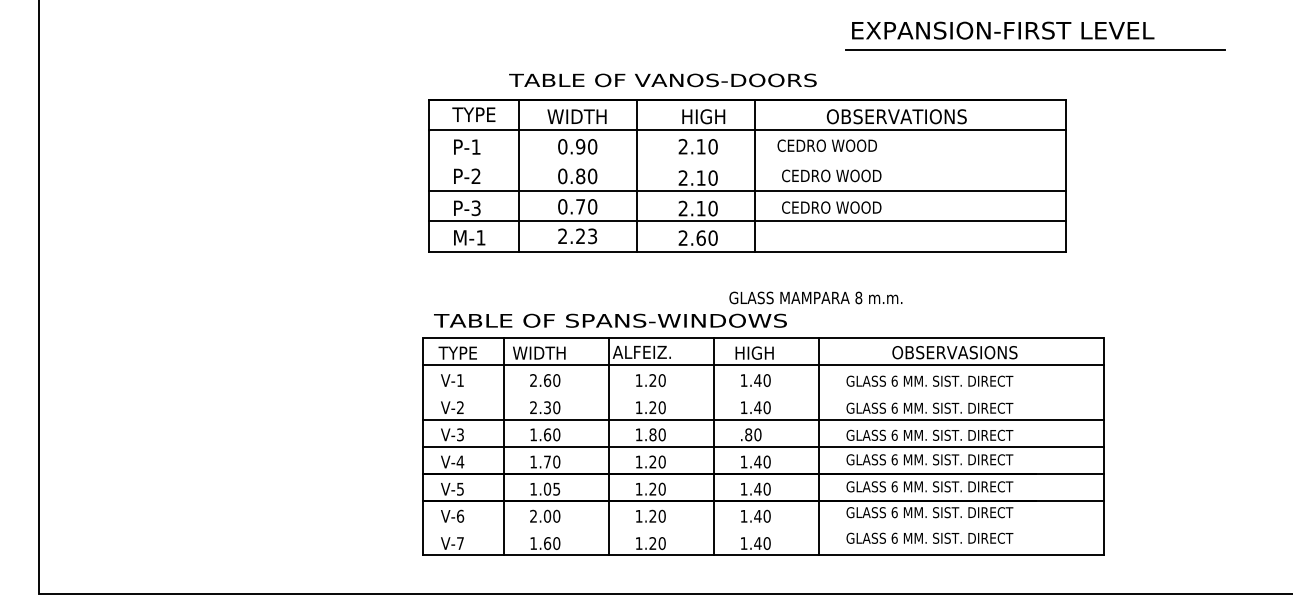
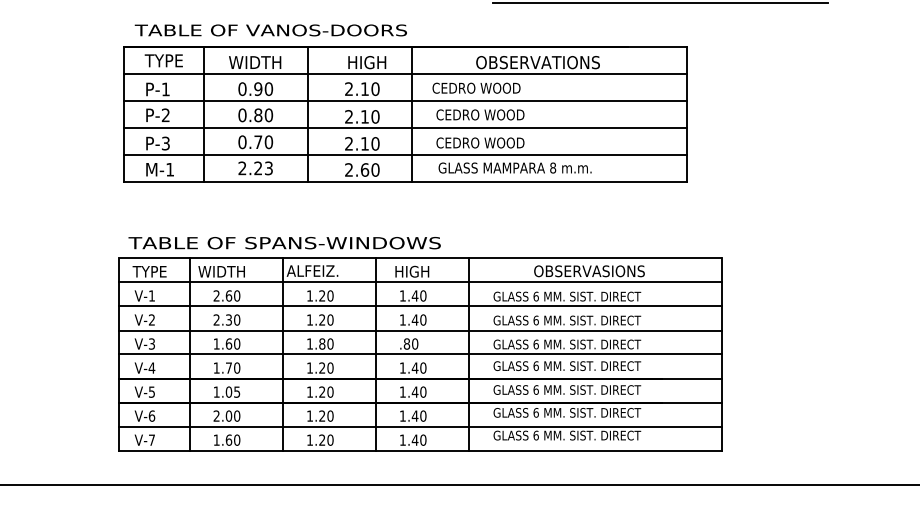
text: (662, 80) -> (270, 30), moved
line: (747, 160) -> (405, 101), added
text: (815, 297) -> (514, 167), moved
line: (763, 392) -> (420, 306), added
line: (763, 528) -> (420, 426), added

